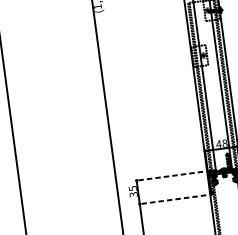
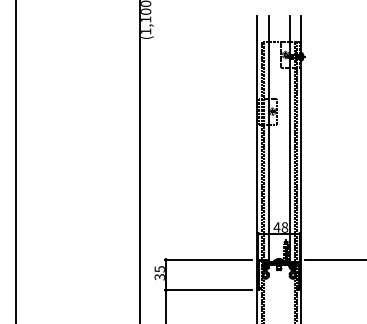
line: (169, 176) -> (208, 259), dashed -> solid
line: (172, 199) -> (208, 290), dashed -> solid

